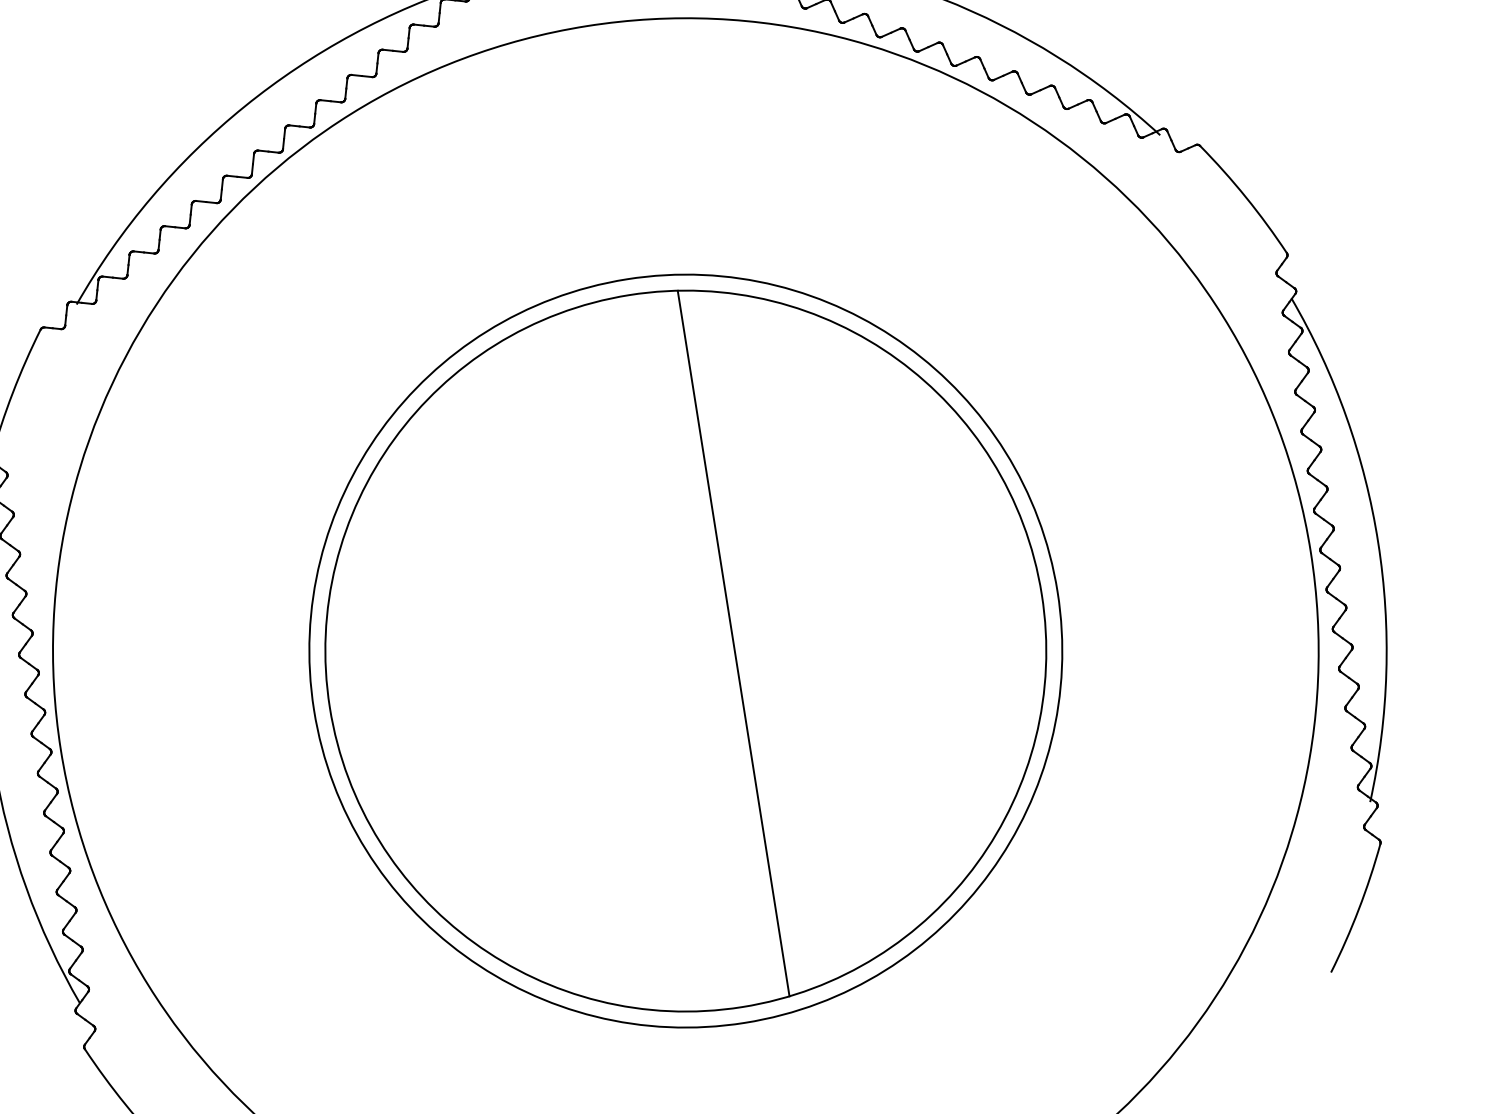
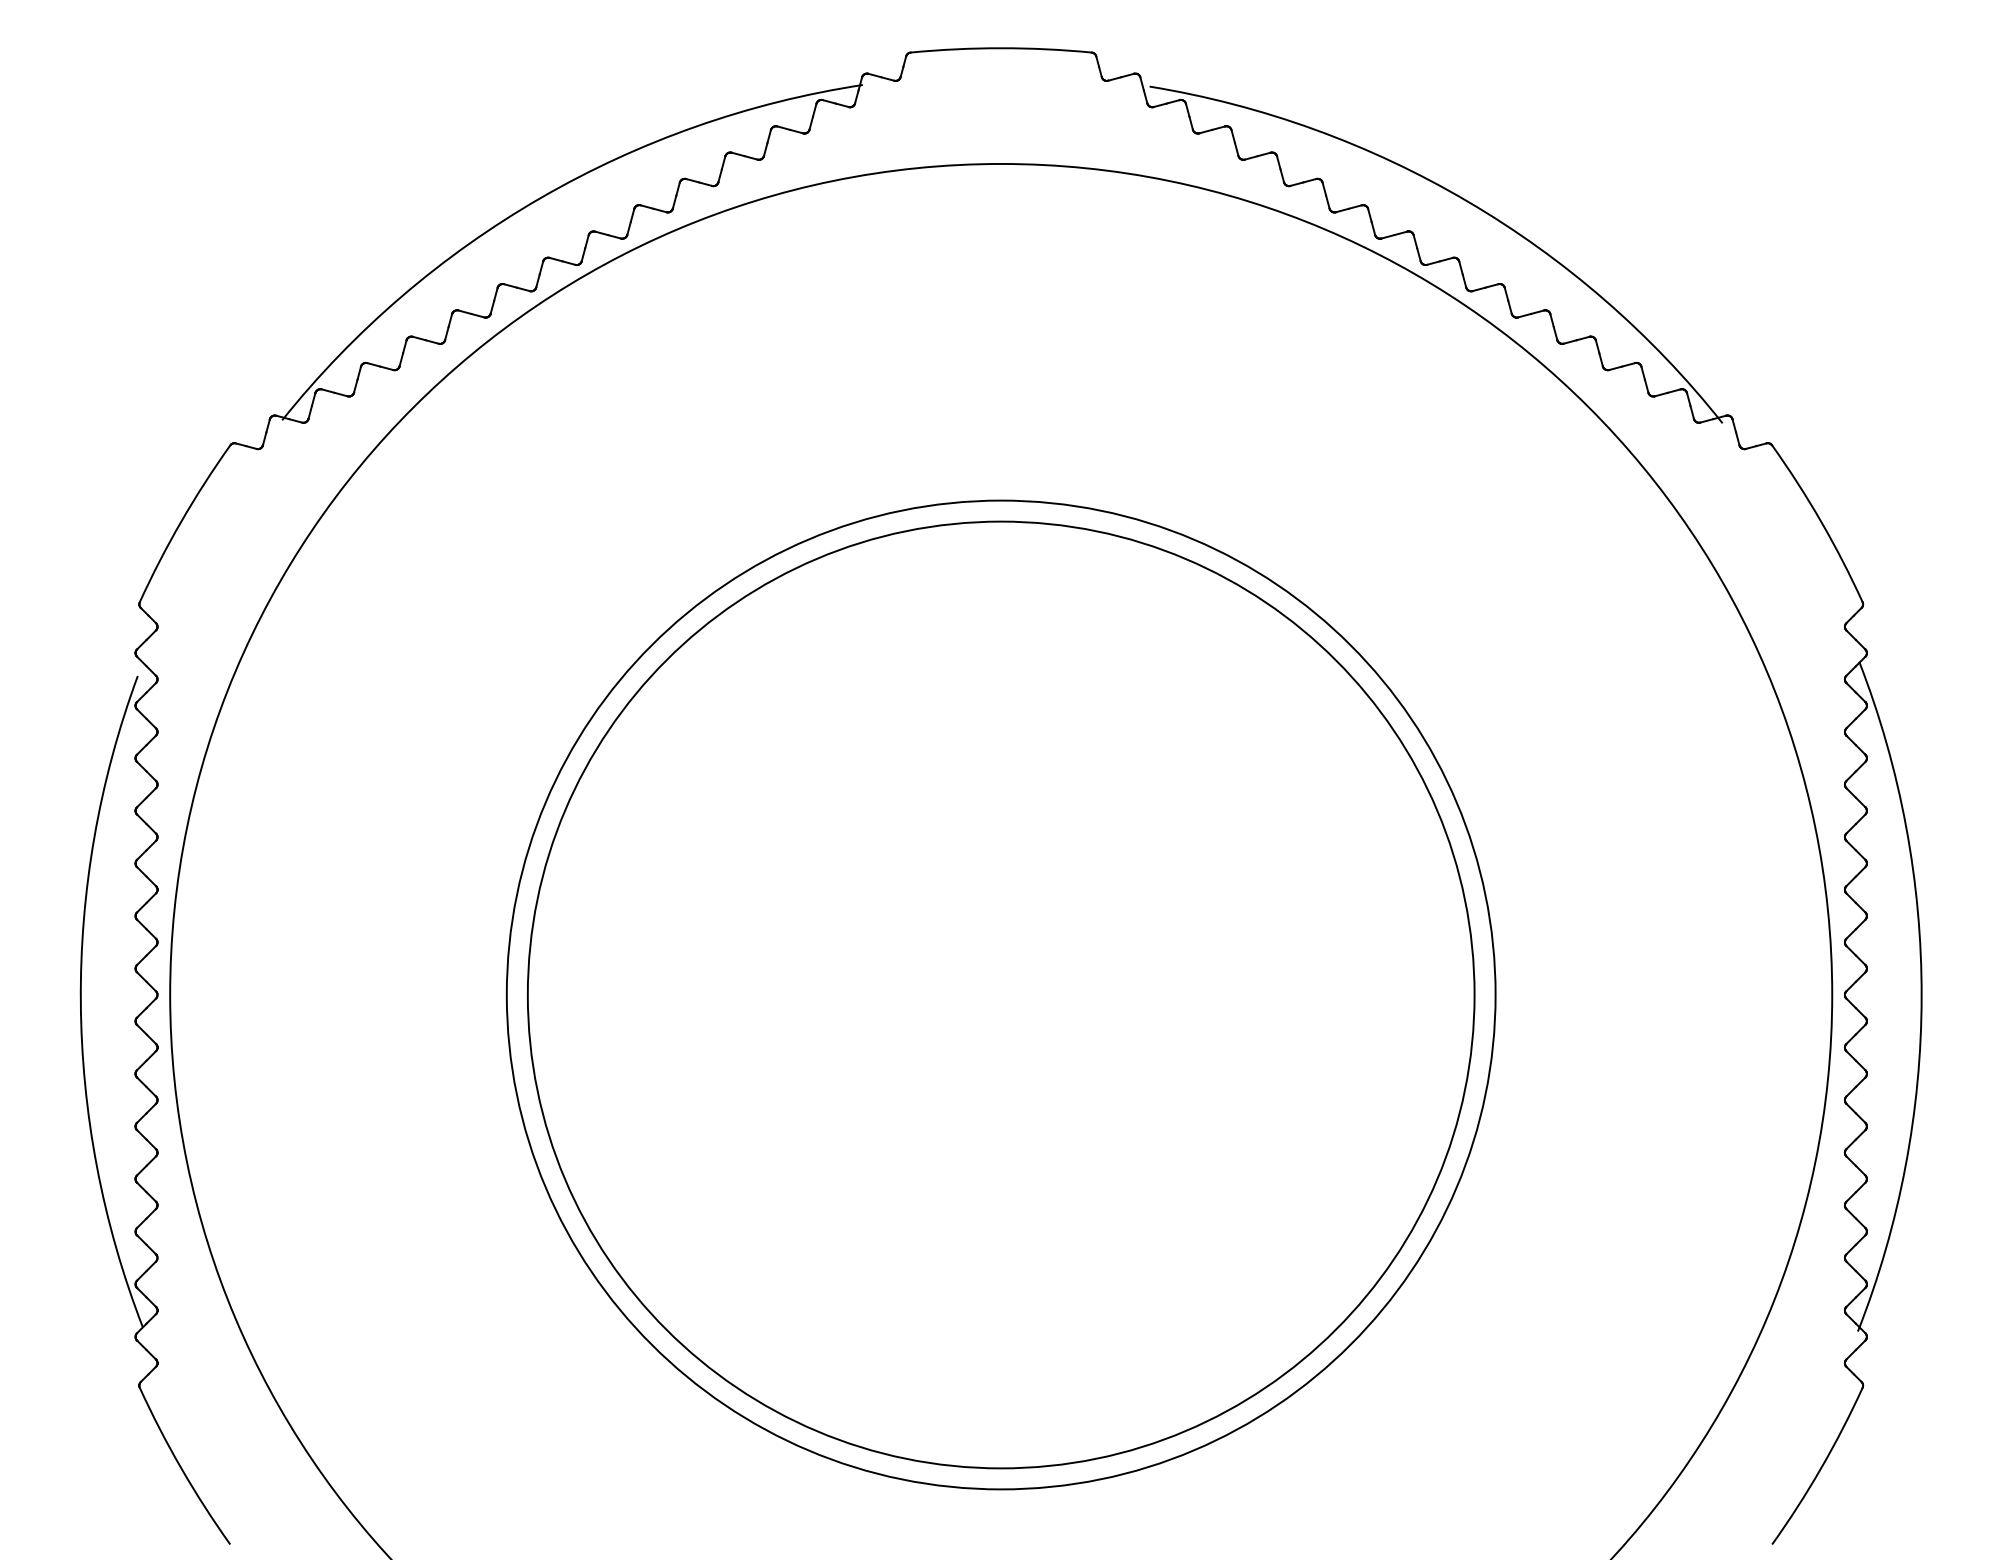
line: (733, 643) -> (1064, 994), removed

